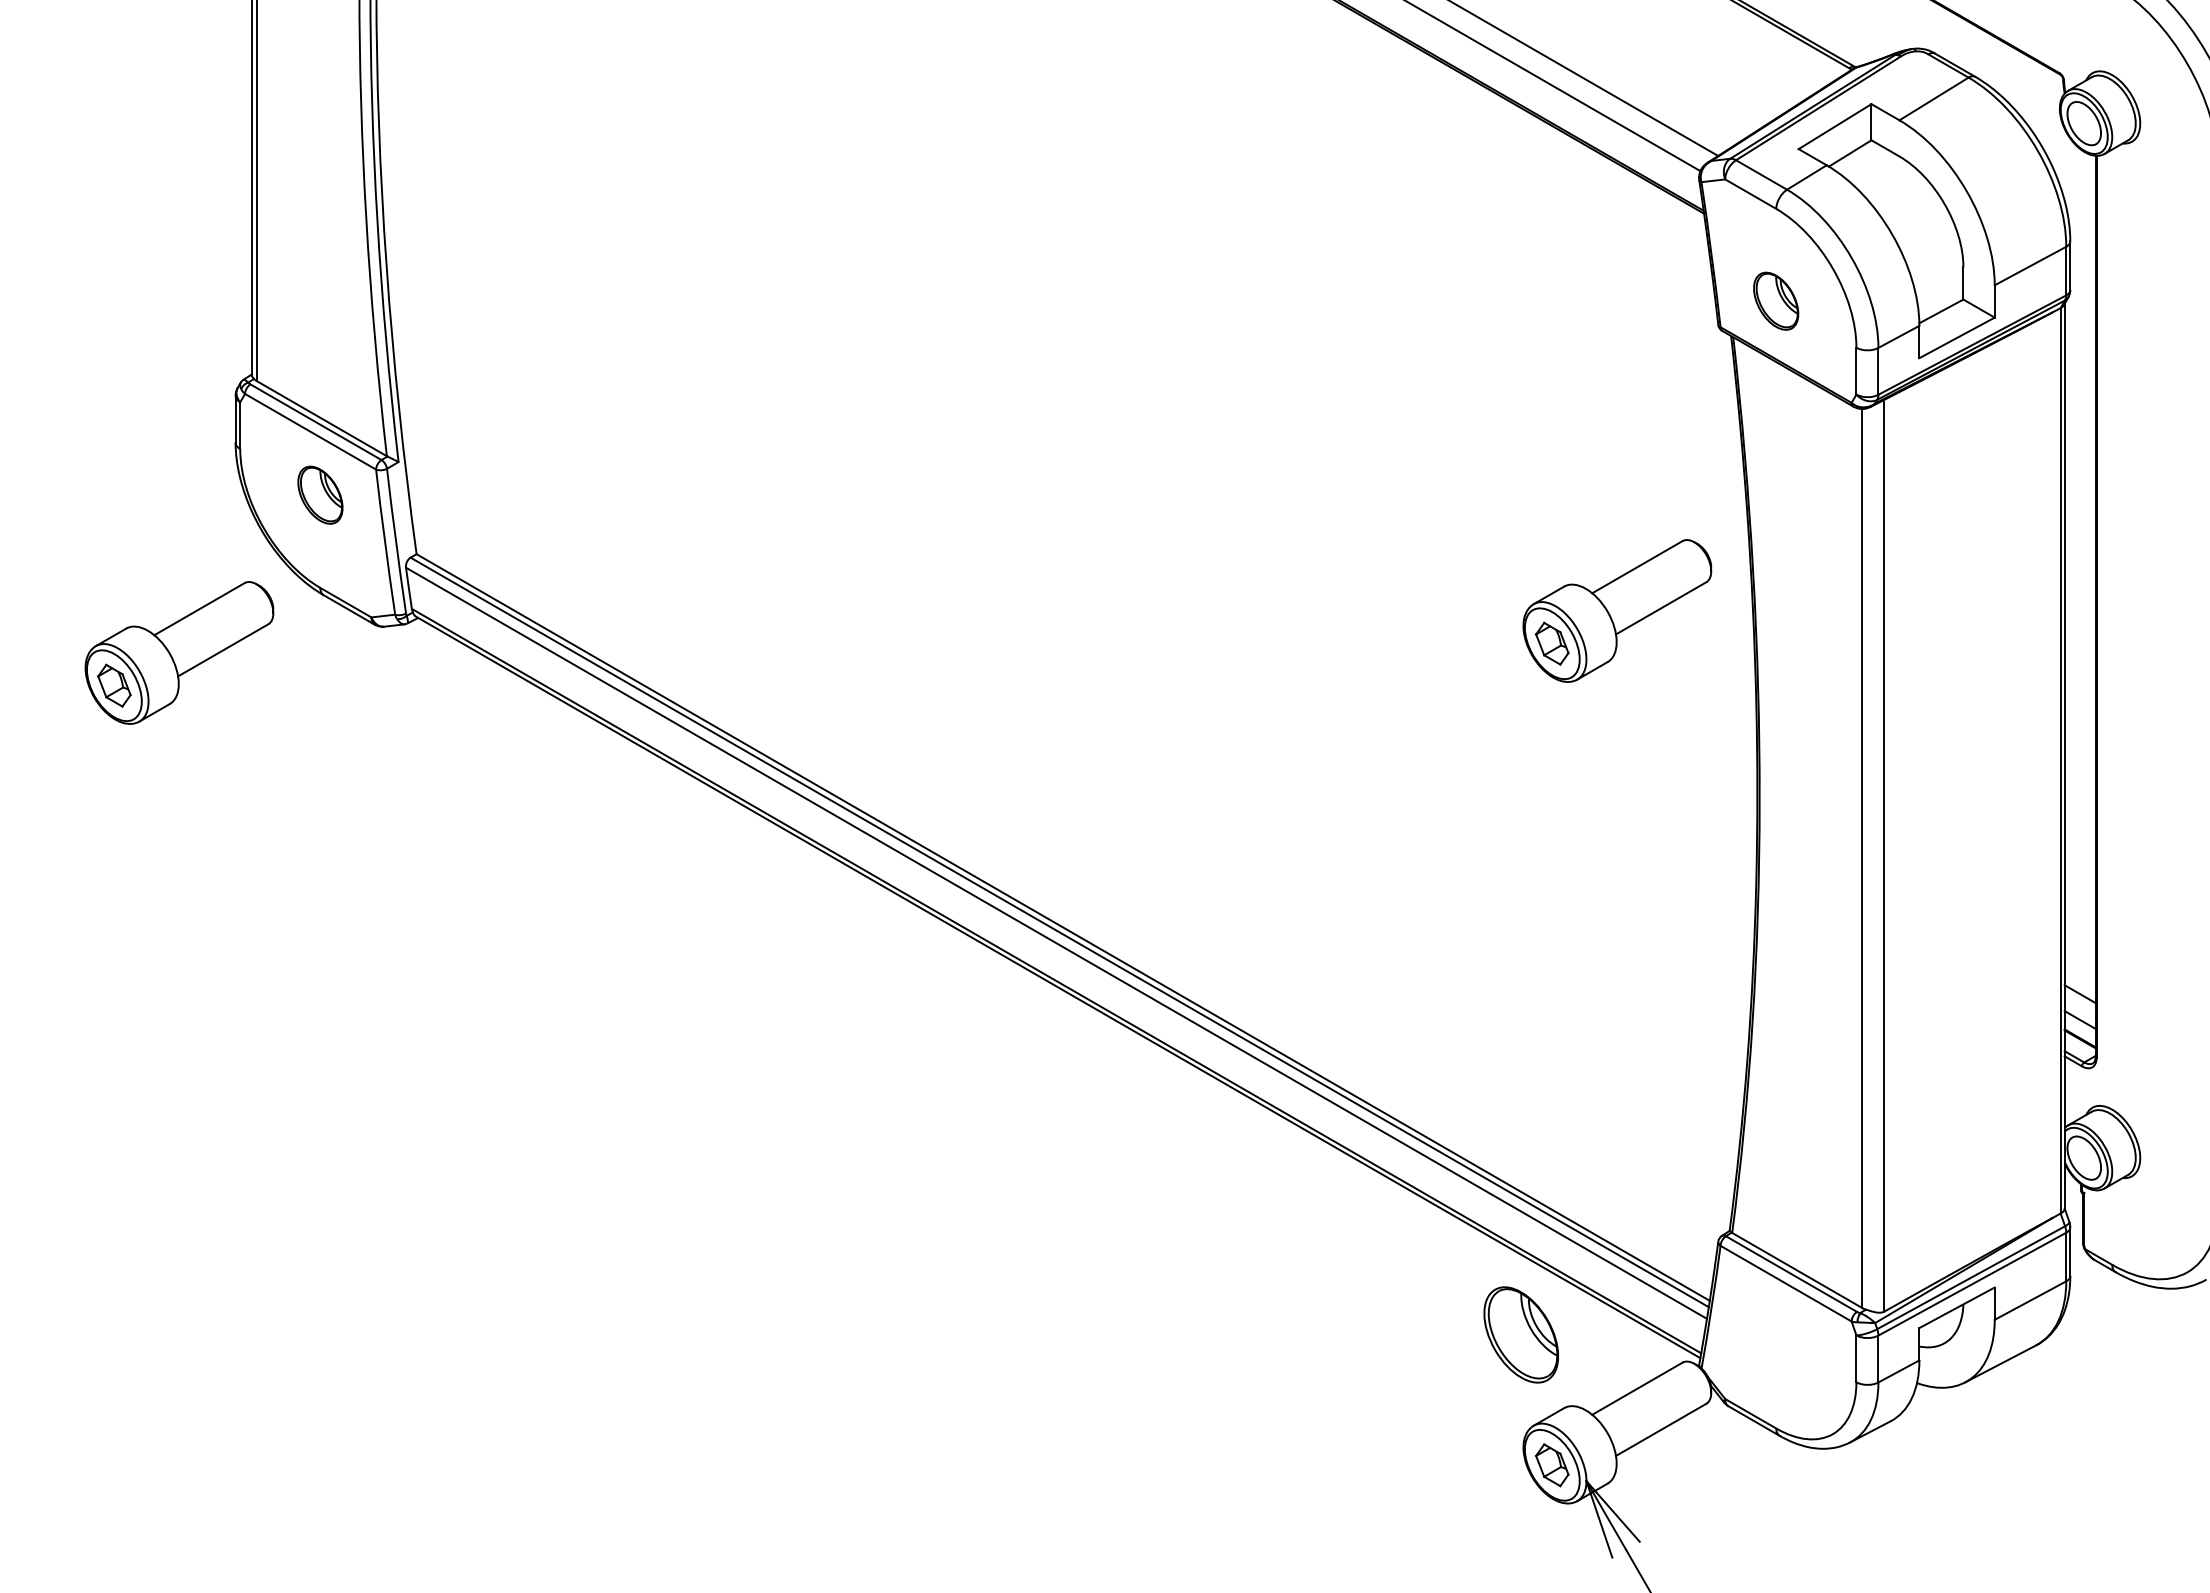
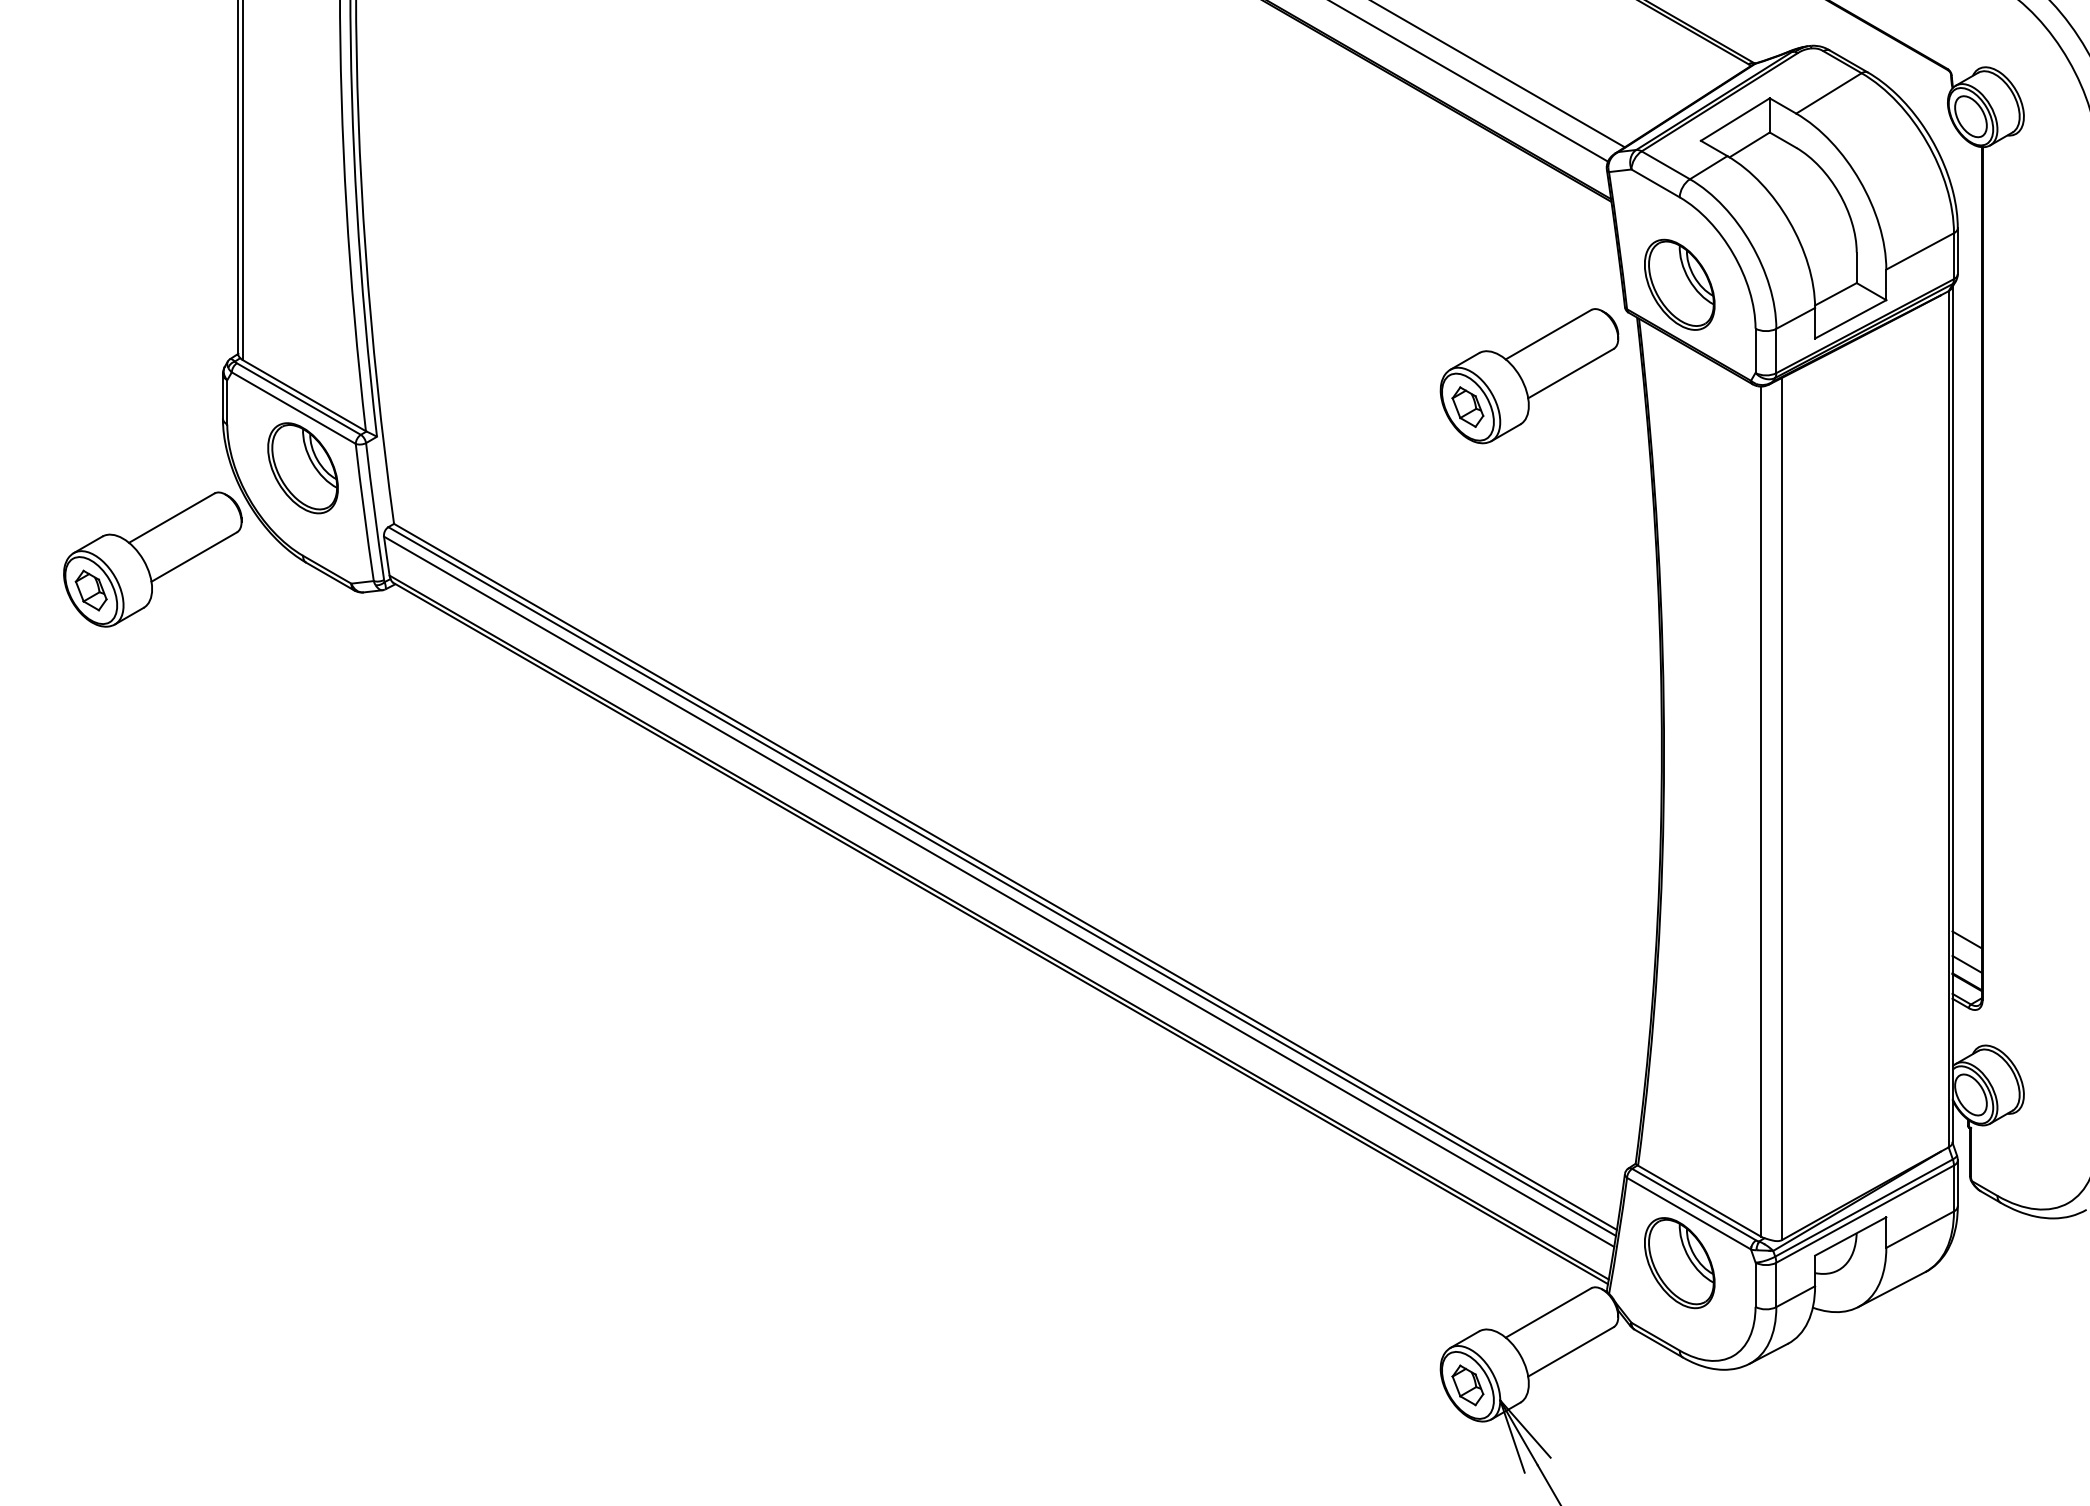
part: (1775, 300) -> (1679, 283), size x1.67
part: (320, 494) -> (303, 467), size x1.67
part: (1617, 610) -> (1529, 375), moved
part: (179, 652) -> (152, 559), moved
part: (1520, 1334) -> (1679, 1262), moved

